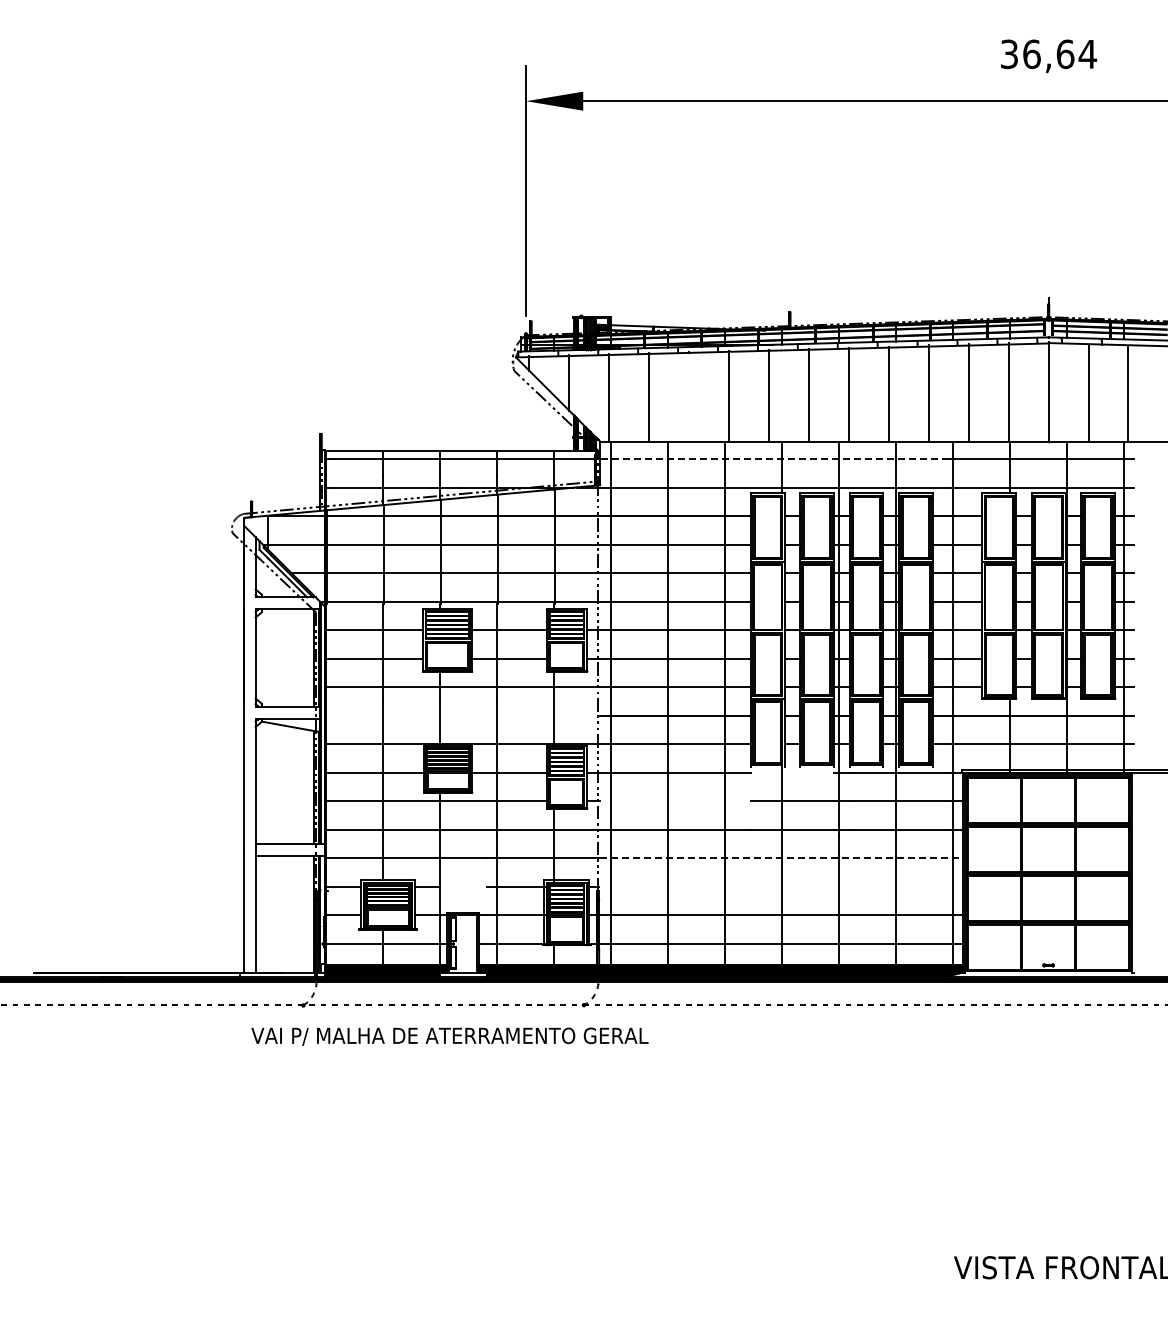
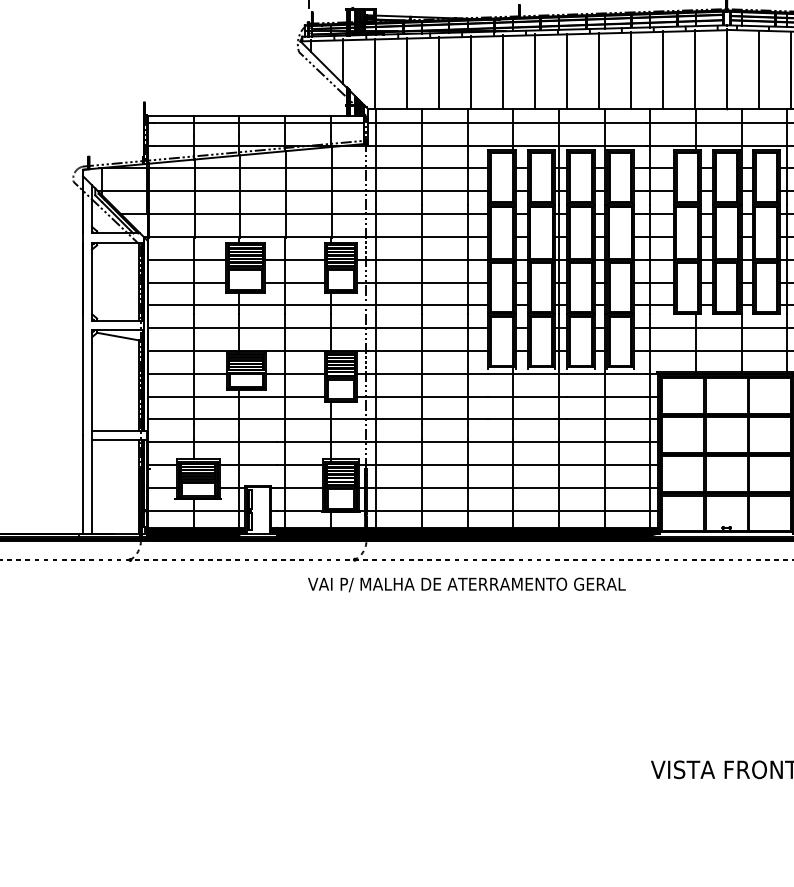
line: (689, 396) -> (439, 72), added
line: (773, 459) -> (506, 123), dashed -> solid
line: (462, 715) -> (257, 327), added
line: (792, 772) -> (521, 373), added
line: (675, 801) -> (428, 396), added
line: (782, 858) -> (513, 442), dashed -> solid
line: (462, 886) -> (257, 464), added
line: (780, 886) -> (512, 464), added
text: (449, 1036) -> (466, 584), moved

